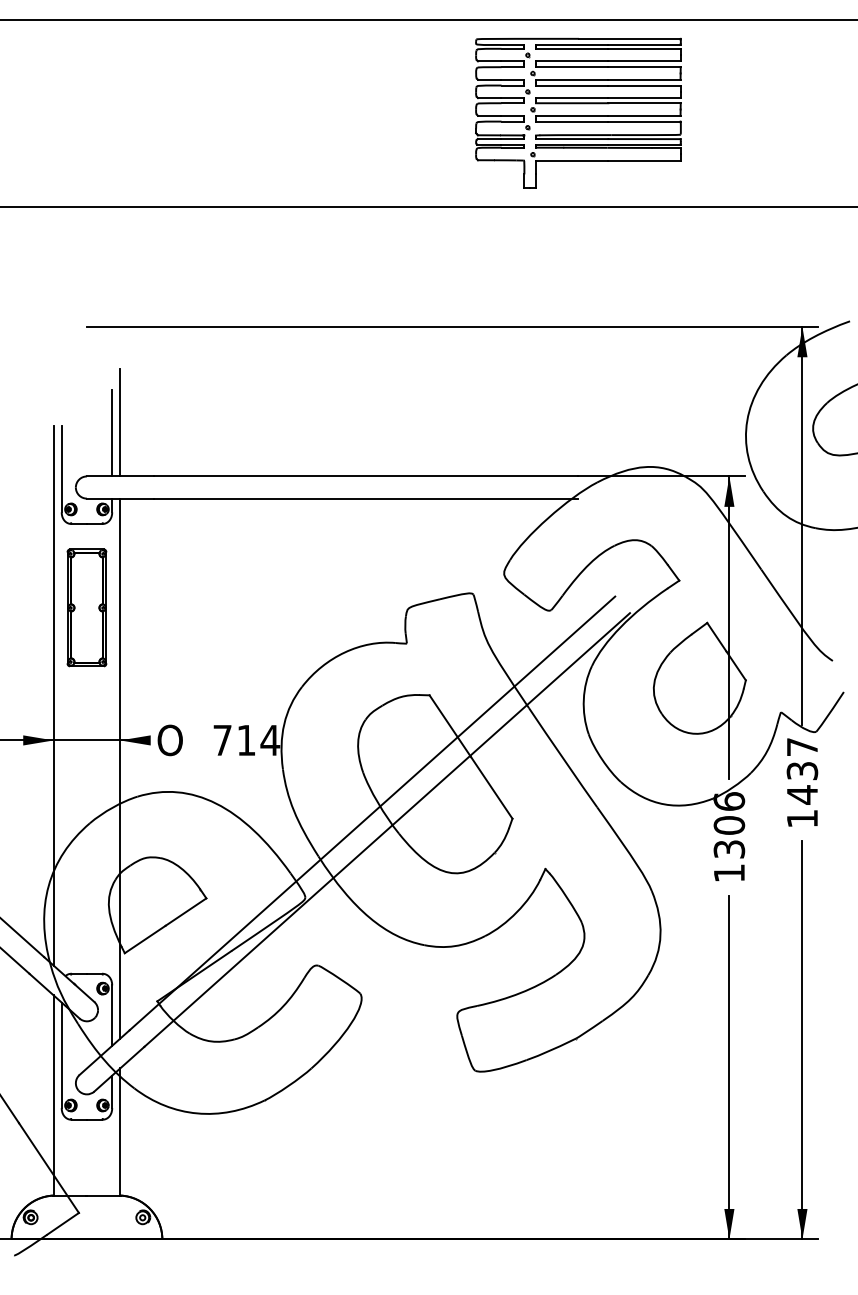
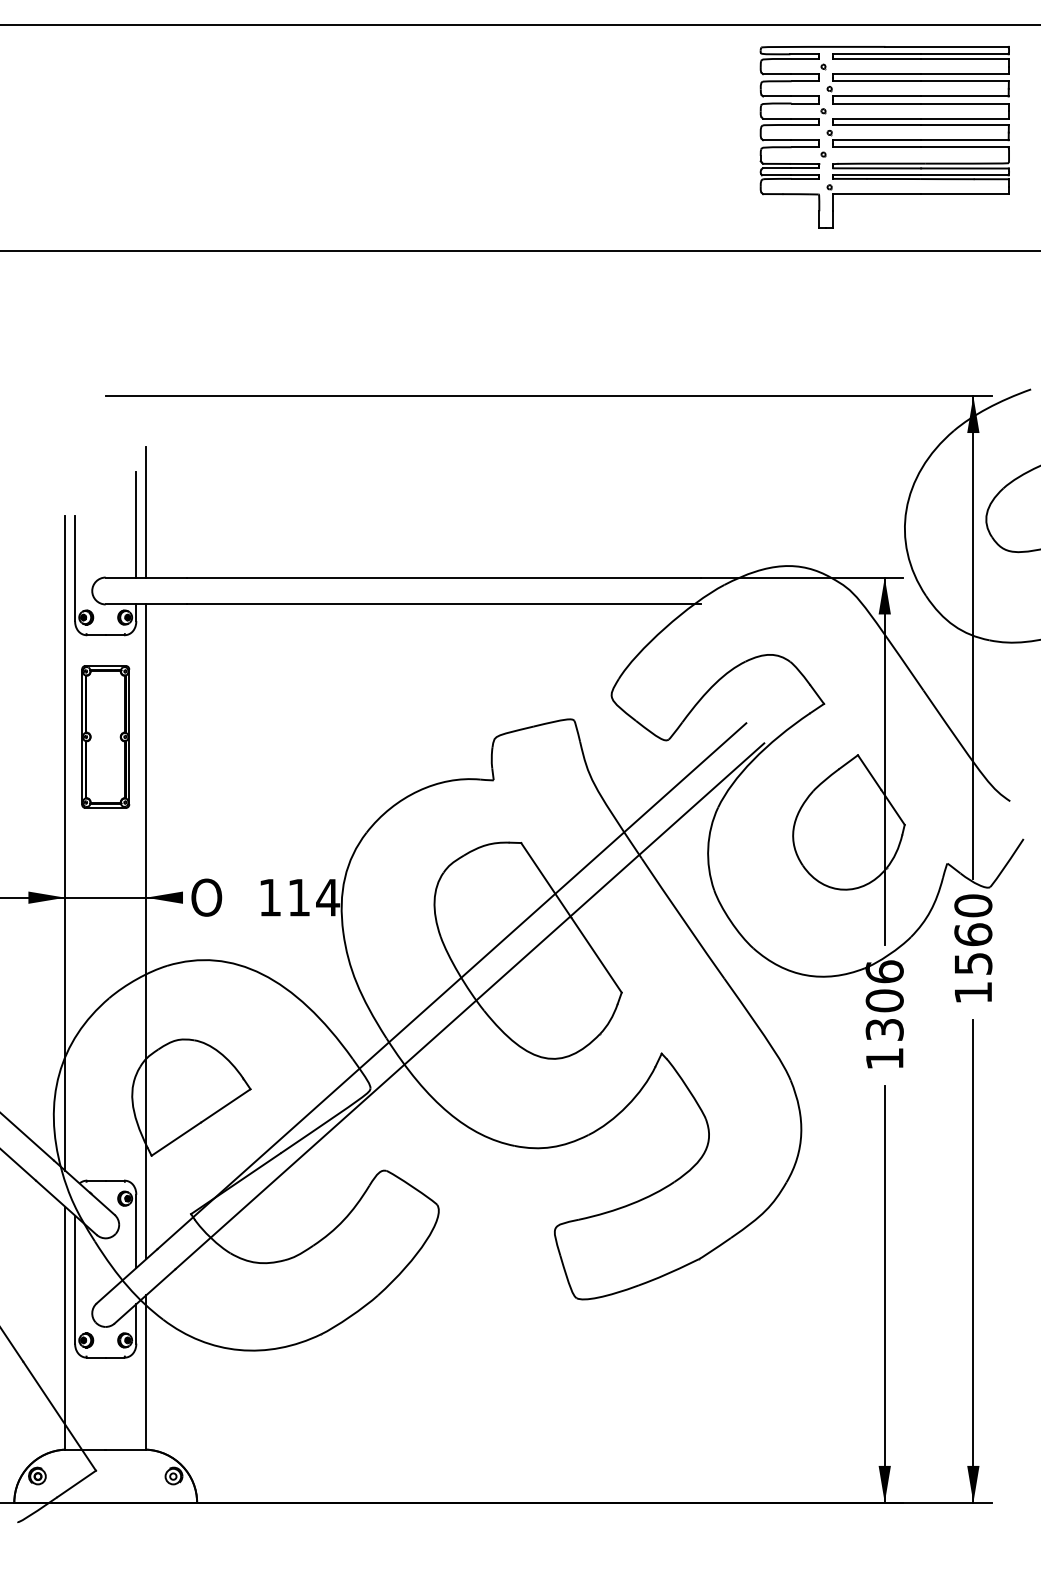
part: (578, 112) -> (884, 136), moved
text: (222, 740) -> (270, 897), 714 -> 114
text: (802, 770) -> (973, 934), 1437 -> 1560

